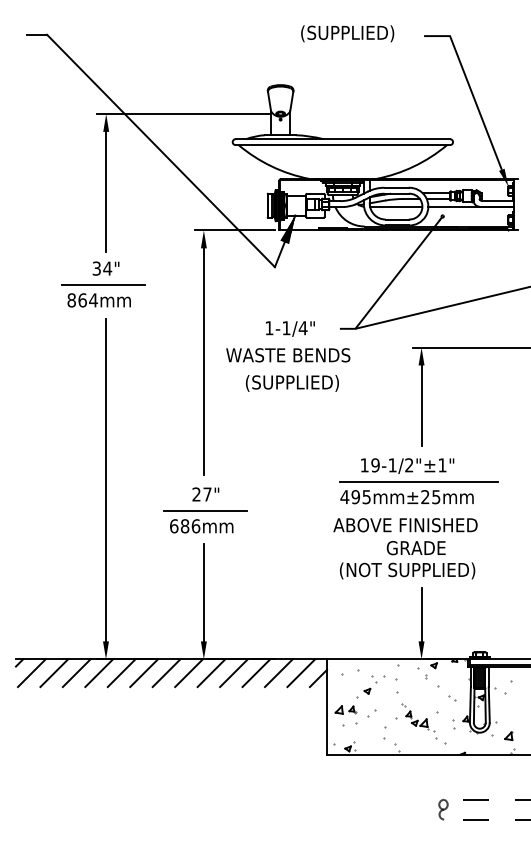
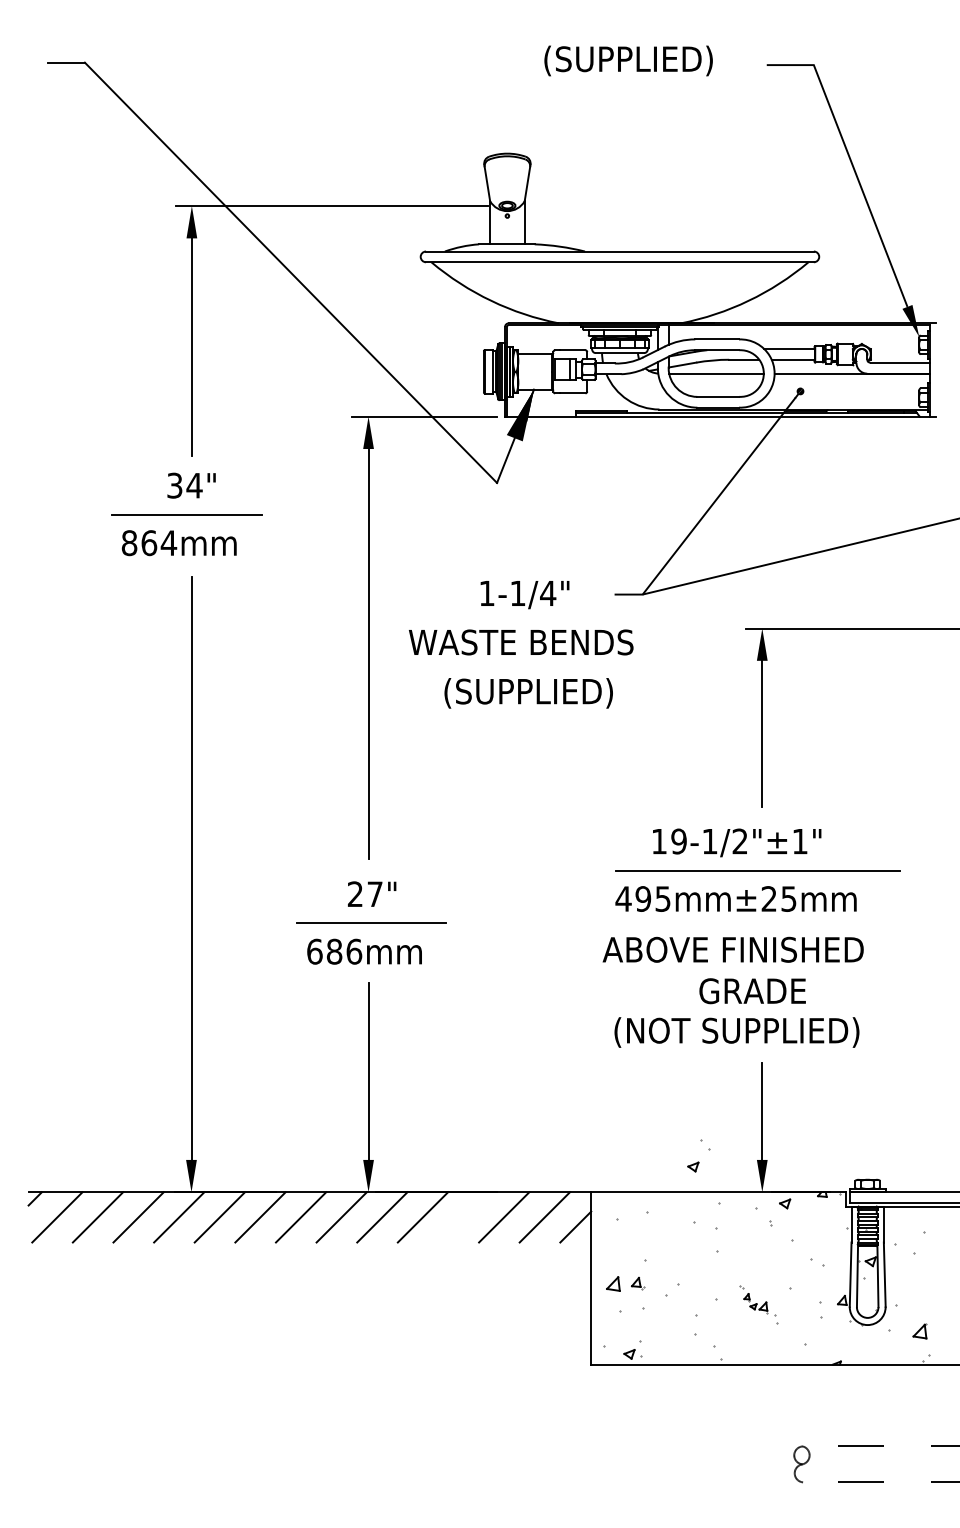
line: (256, 673) -> (463, 1218), removed
part: (370, 684) -> (698, 1154), moved
part: (419, 721) -> (758, 1304), size x0.6

